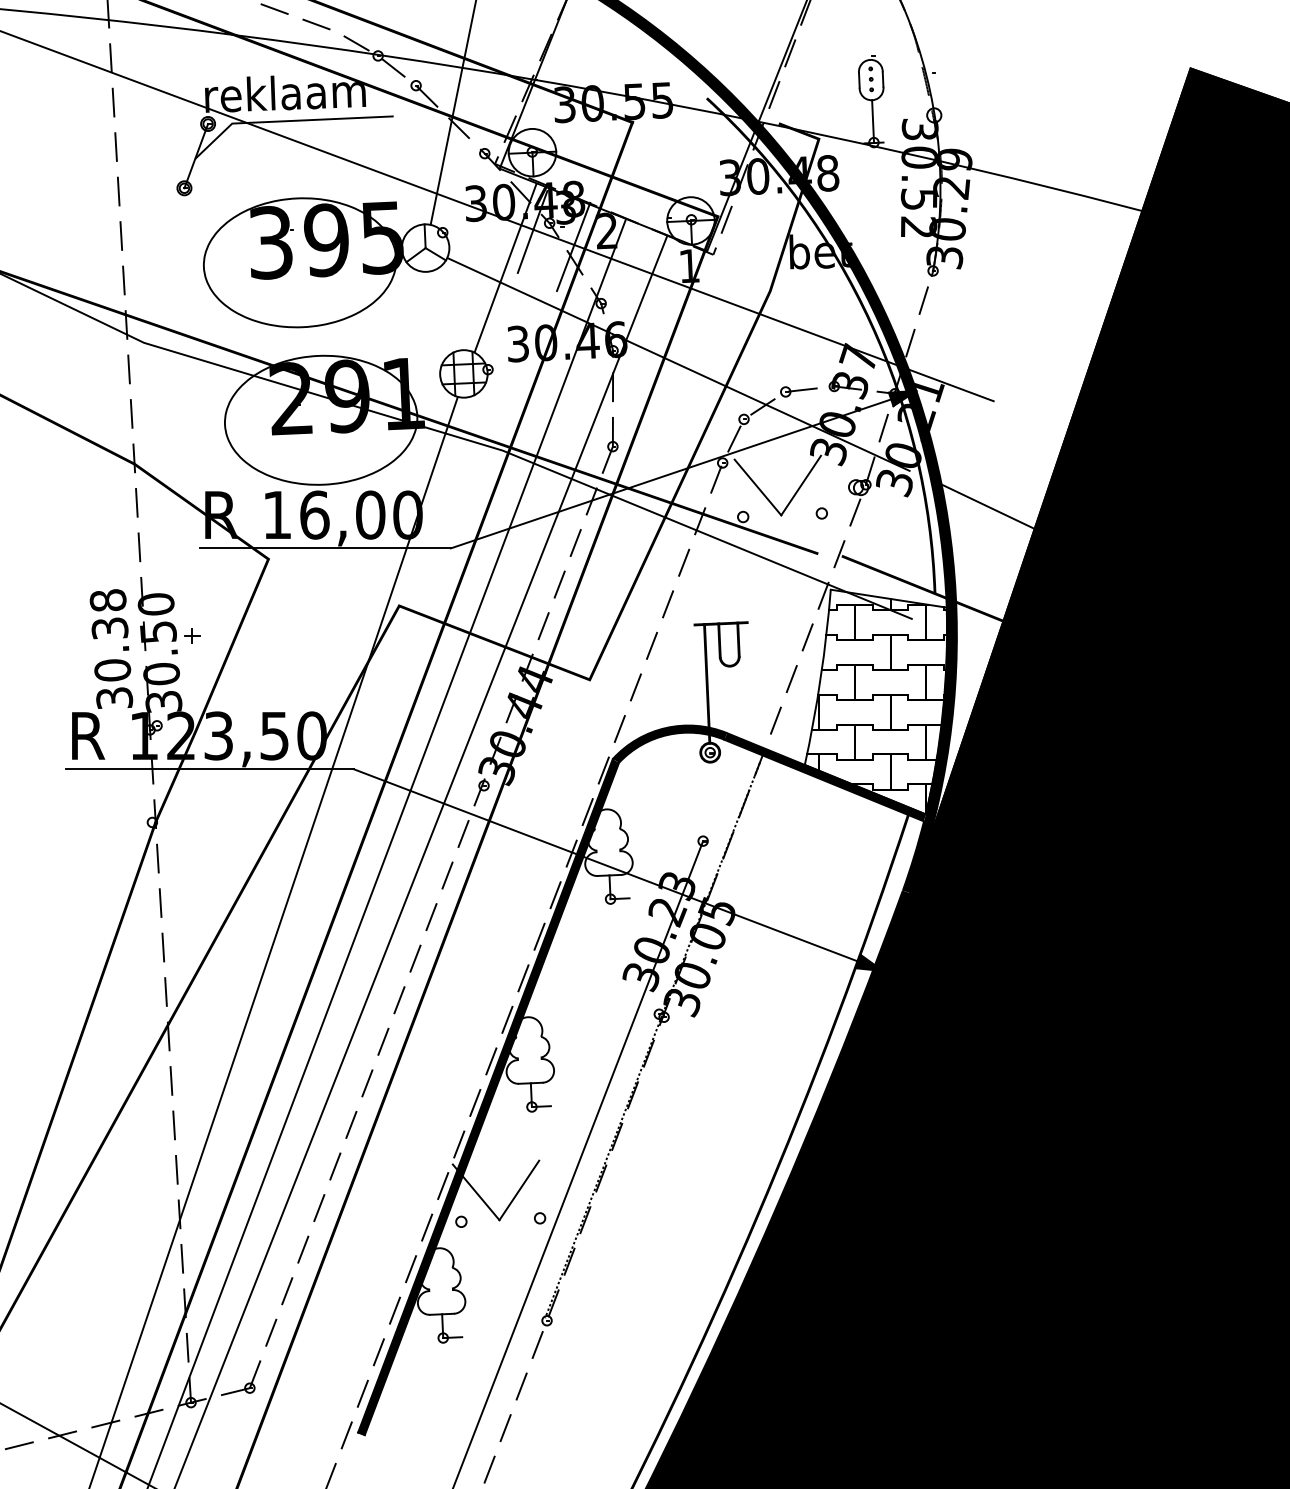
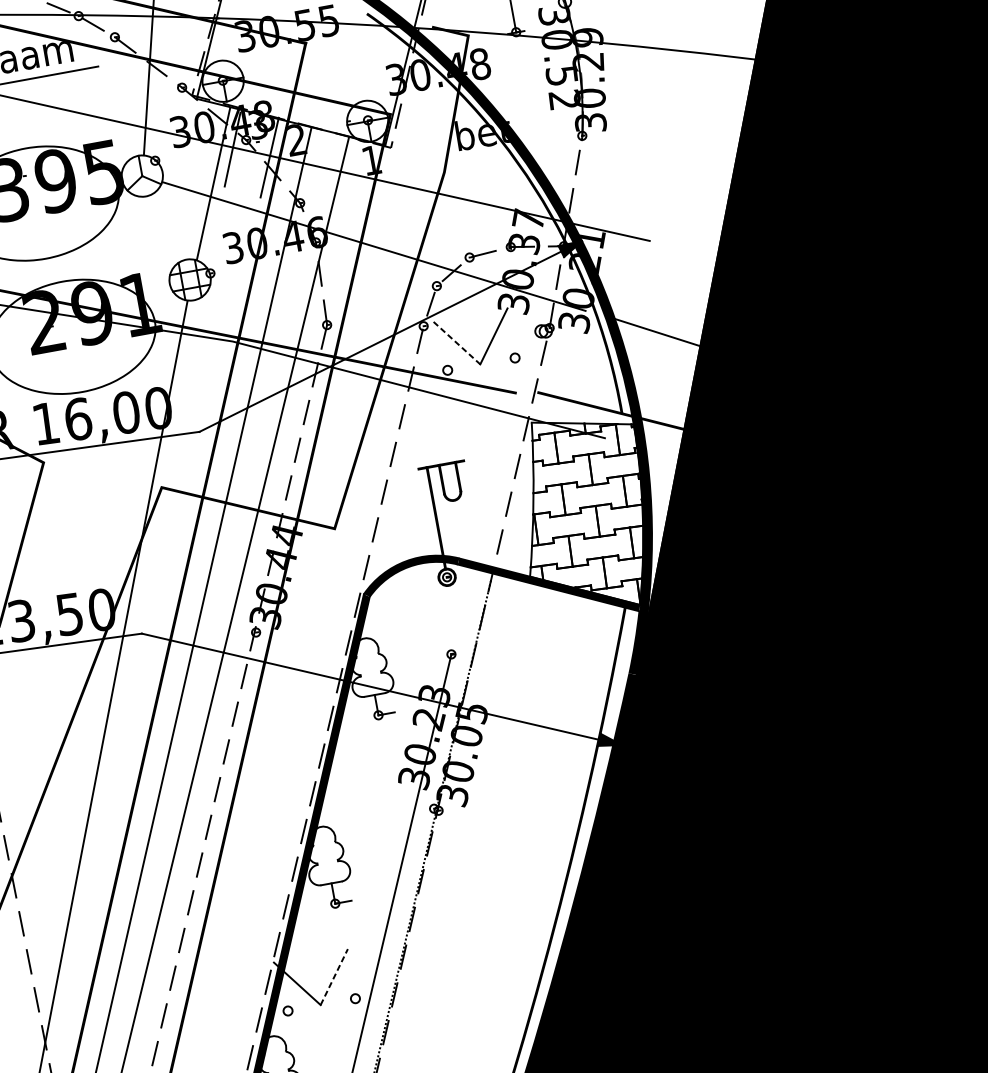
line: (758, 487) -> (457, 343), solid -> dashed
line: (519, 1190) -> (334, 977), solid -> dashed

